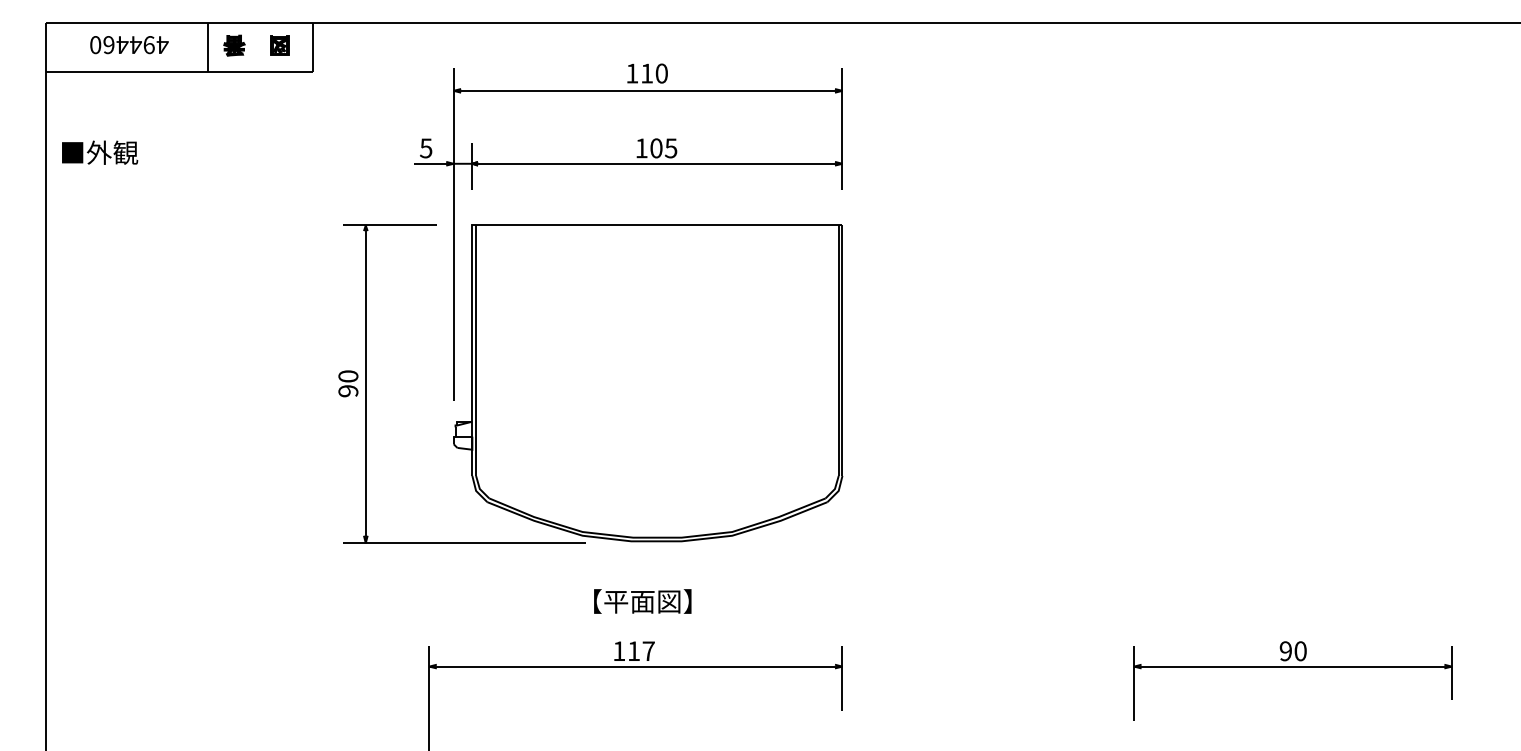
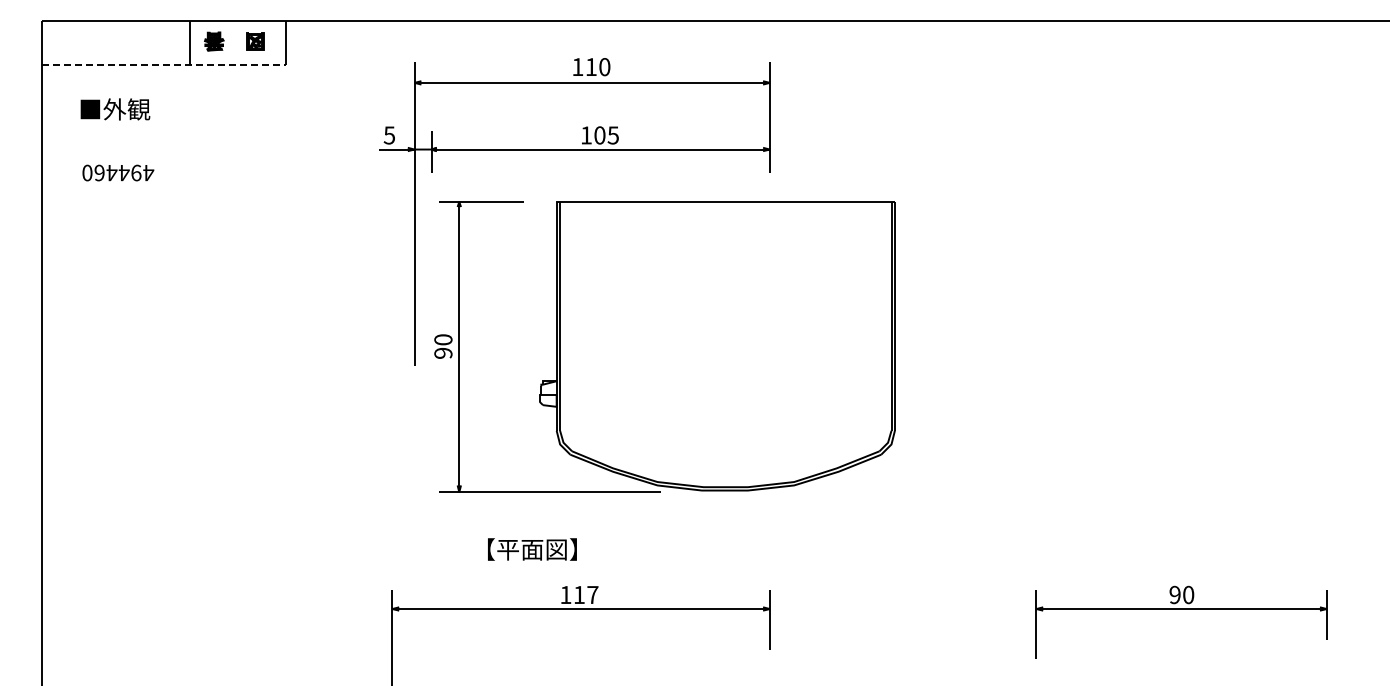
text: (129, 44) -> (118, 172), moved
line: (179, 71) -> (164, 65), solid -> dashed
text: (100, 152) -> (115, 109), moved
part: (590, 383) -> (664, 346), moved
text: (642, 601) -> (532, 549), moved

